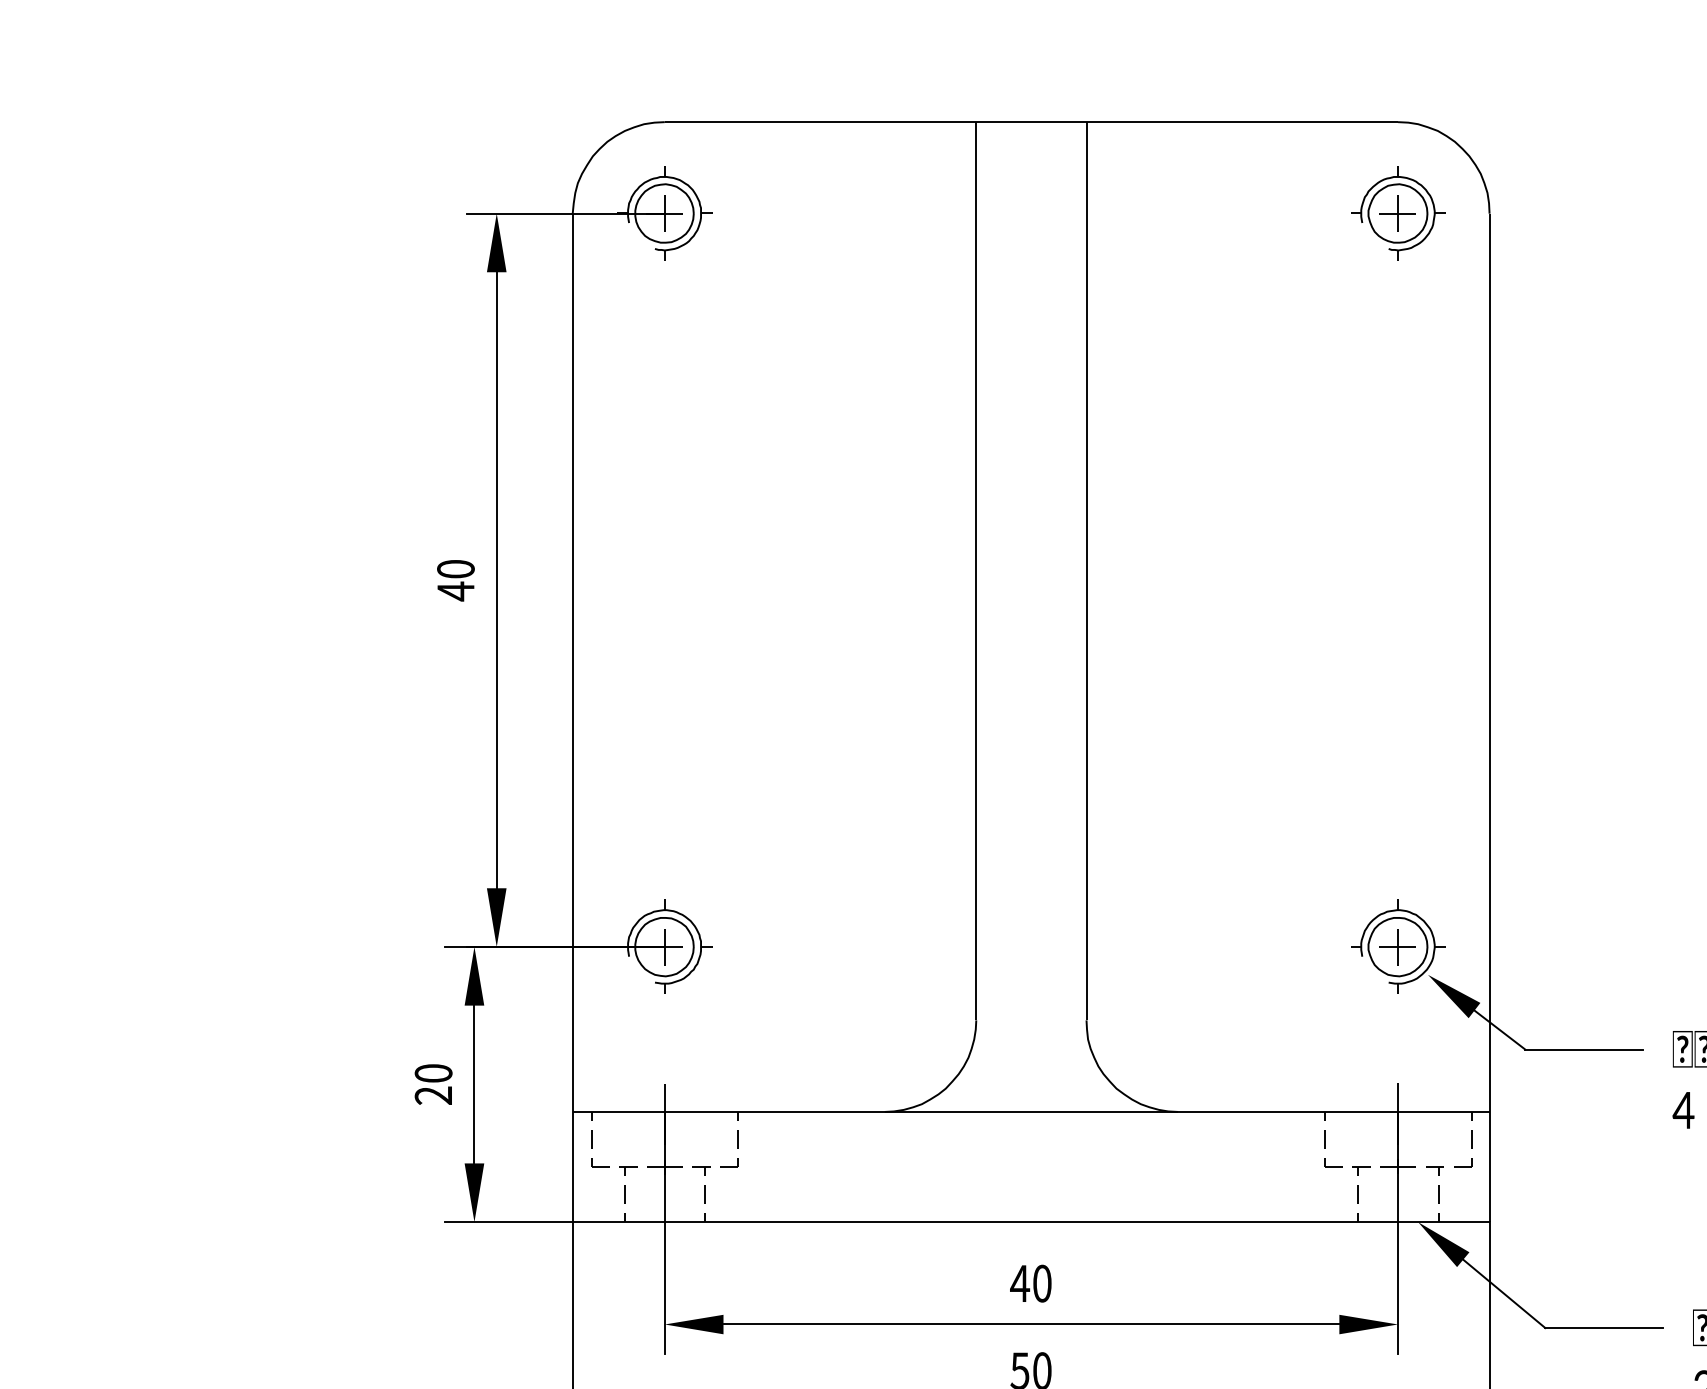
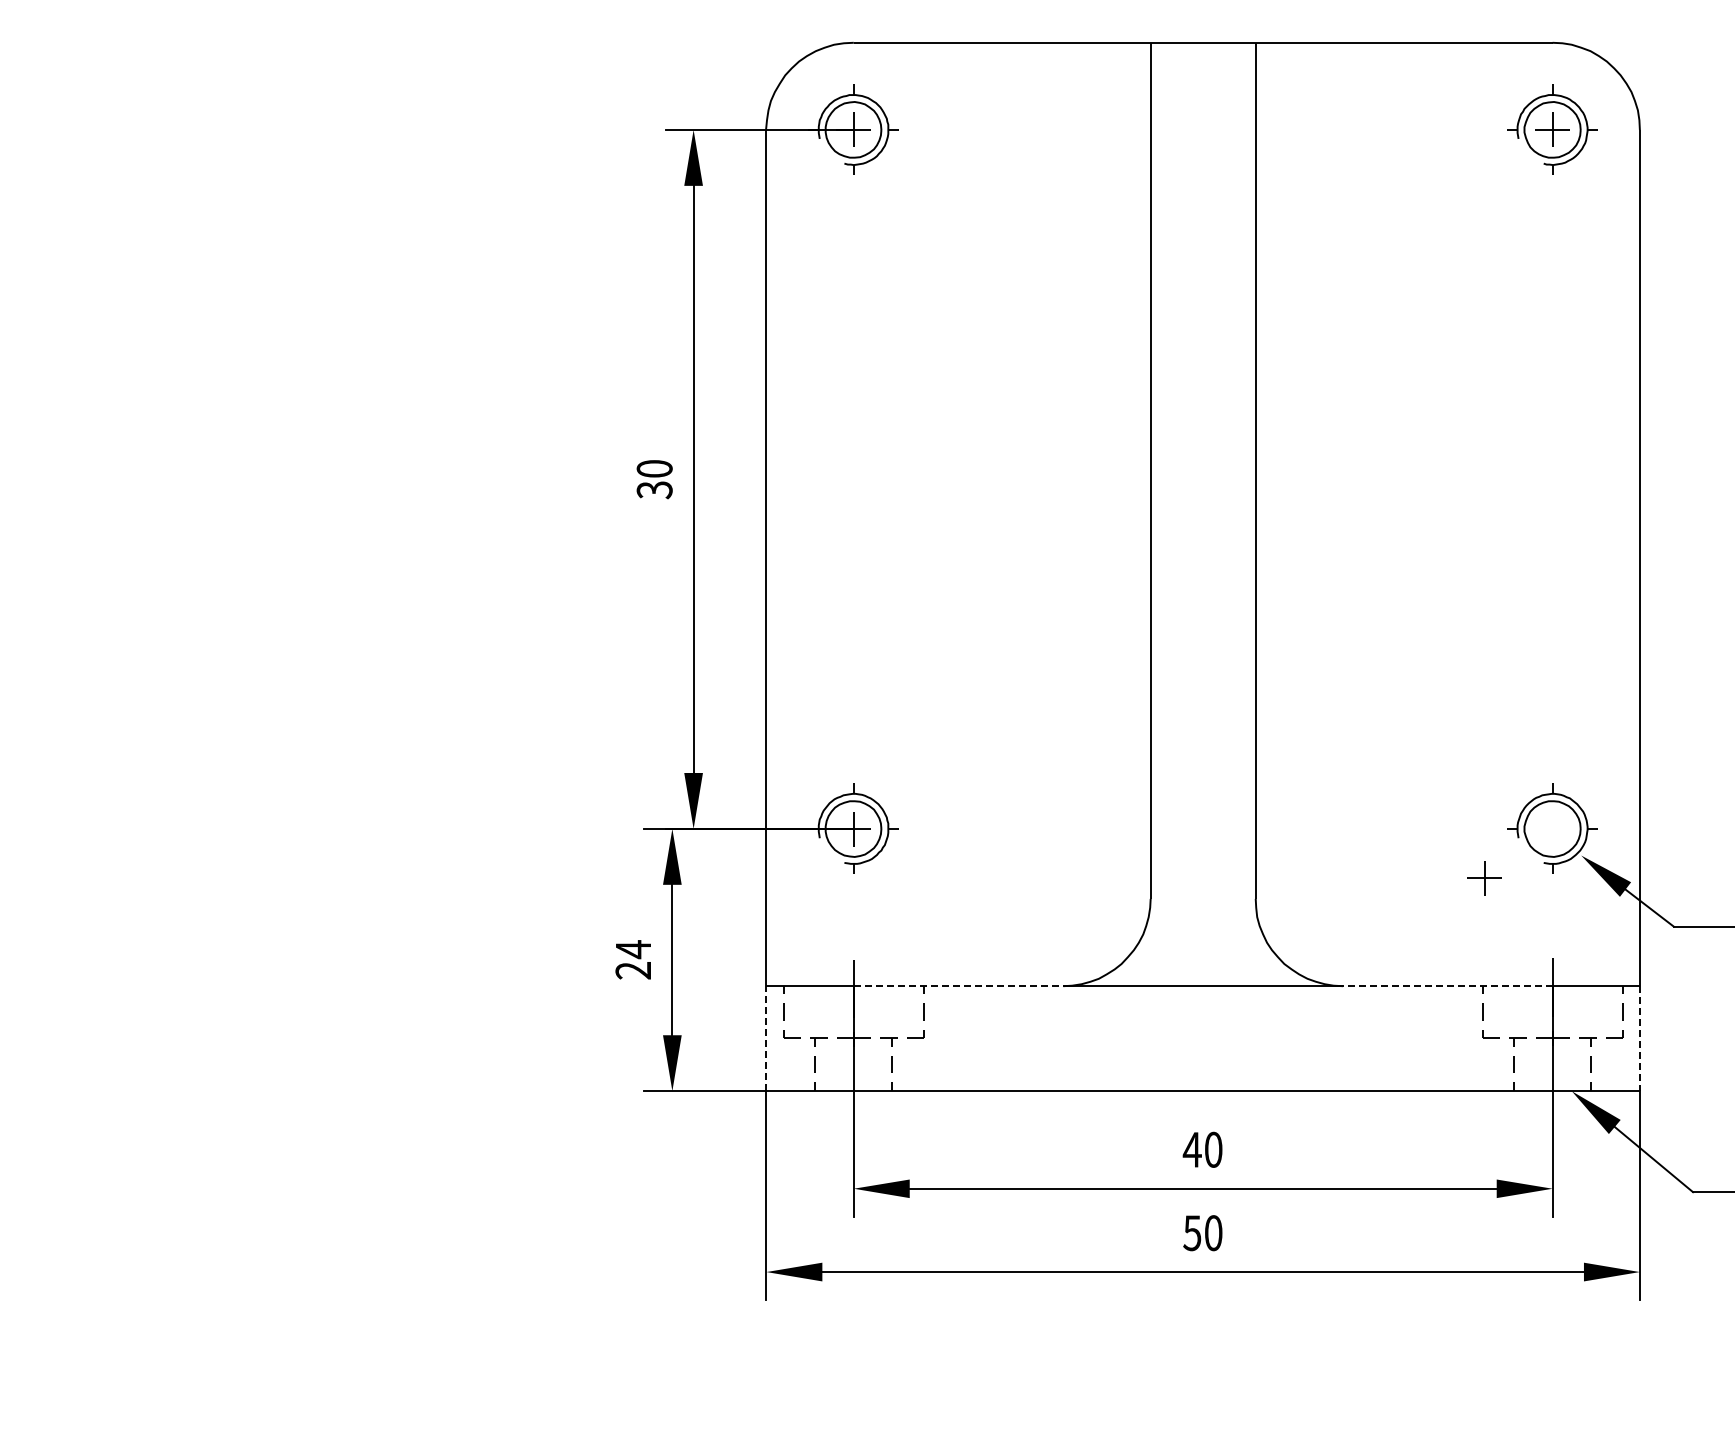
text: (455, 590) -> (654, 489), 40 -> 30
part: (1397, 947) -> (1484, 878), moved
text: (433, 1073) -> (633, 949), 20 -> 24
line: (774, 1112) -> (958, 986), solid -> dashed
line: (1287, 1112) -> (1447, 986), solid -> dashed
line: (573, 1166) -> (766, 1038), solid -> dashed
line: (1489, 1166) -> (1639, 1038), solid -> dashed

